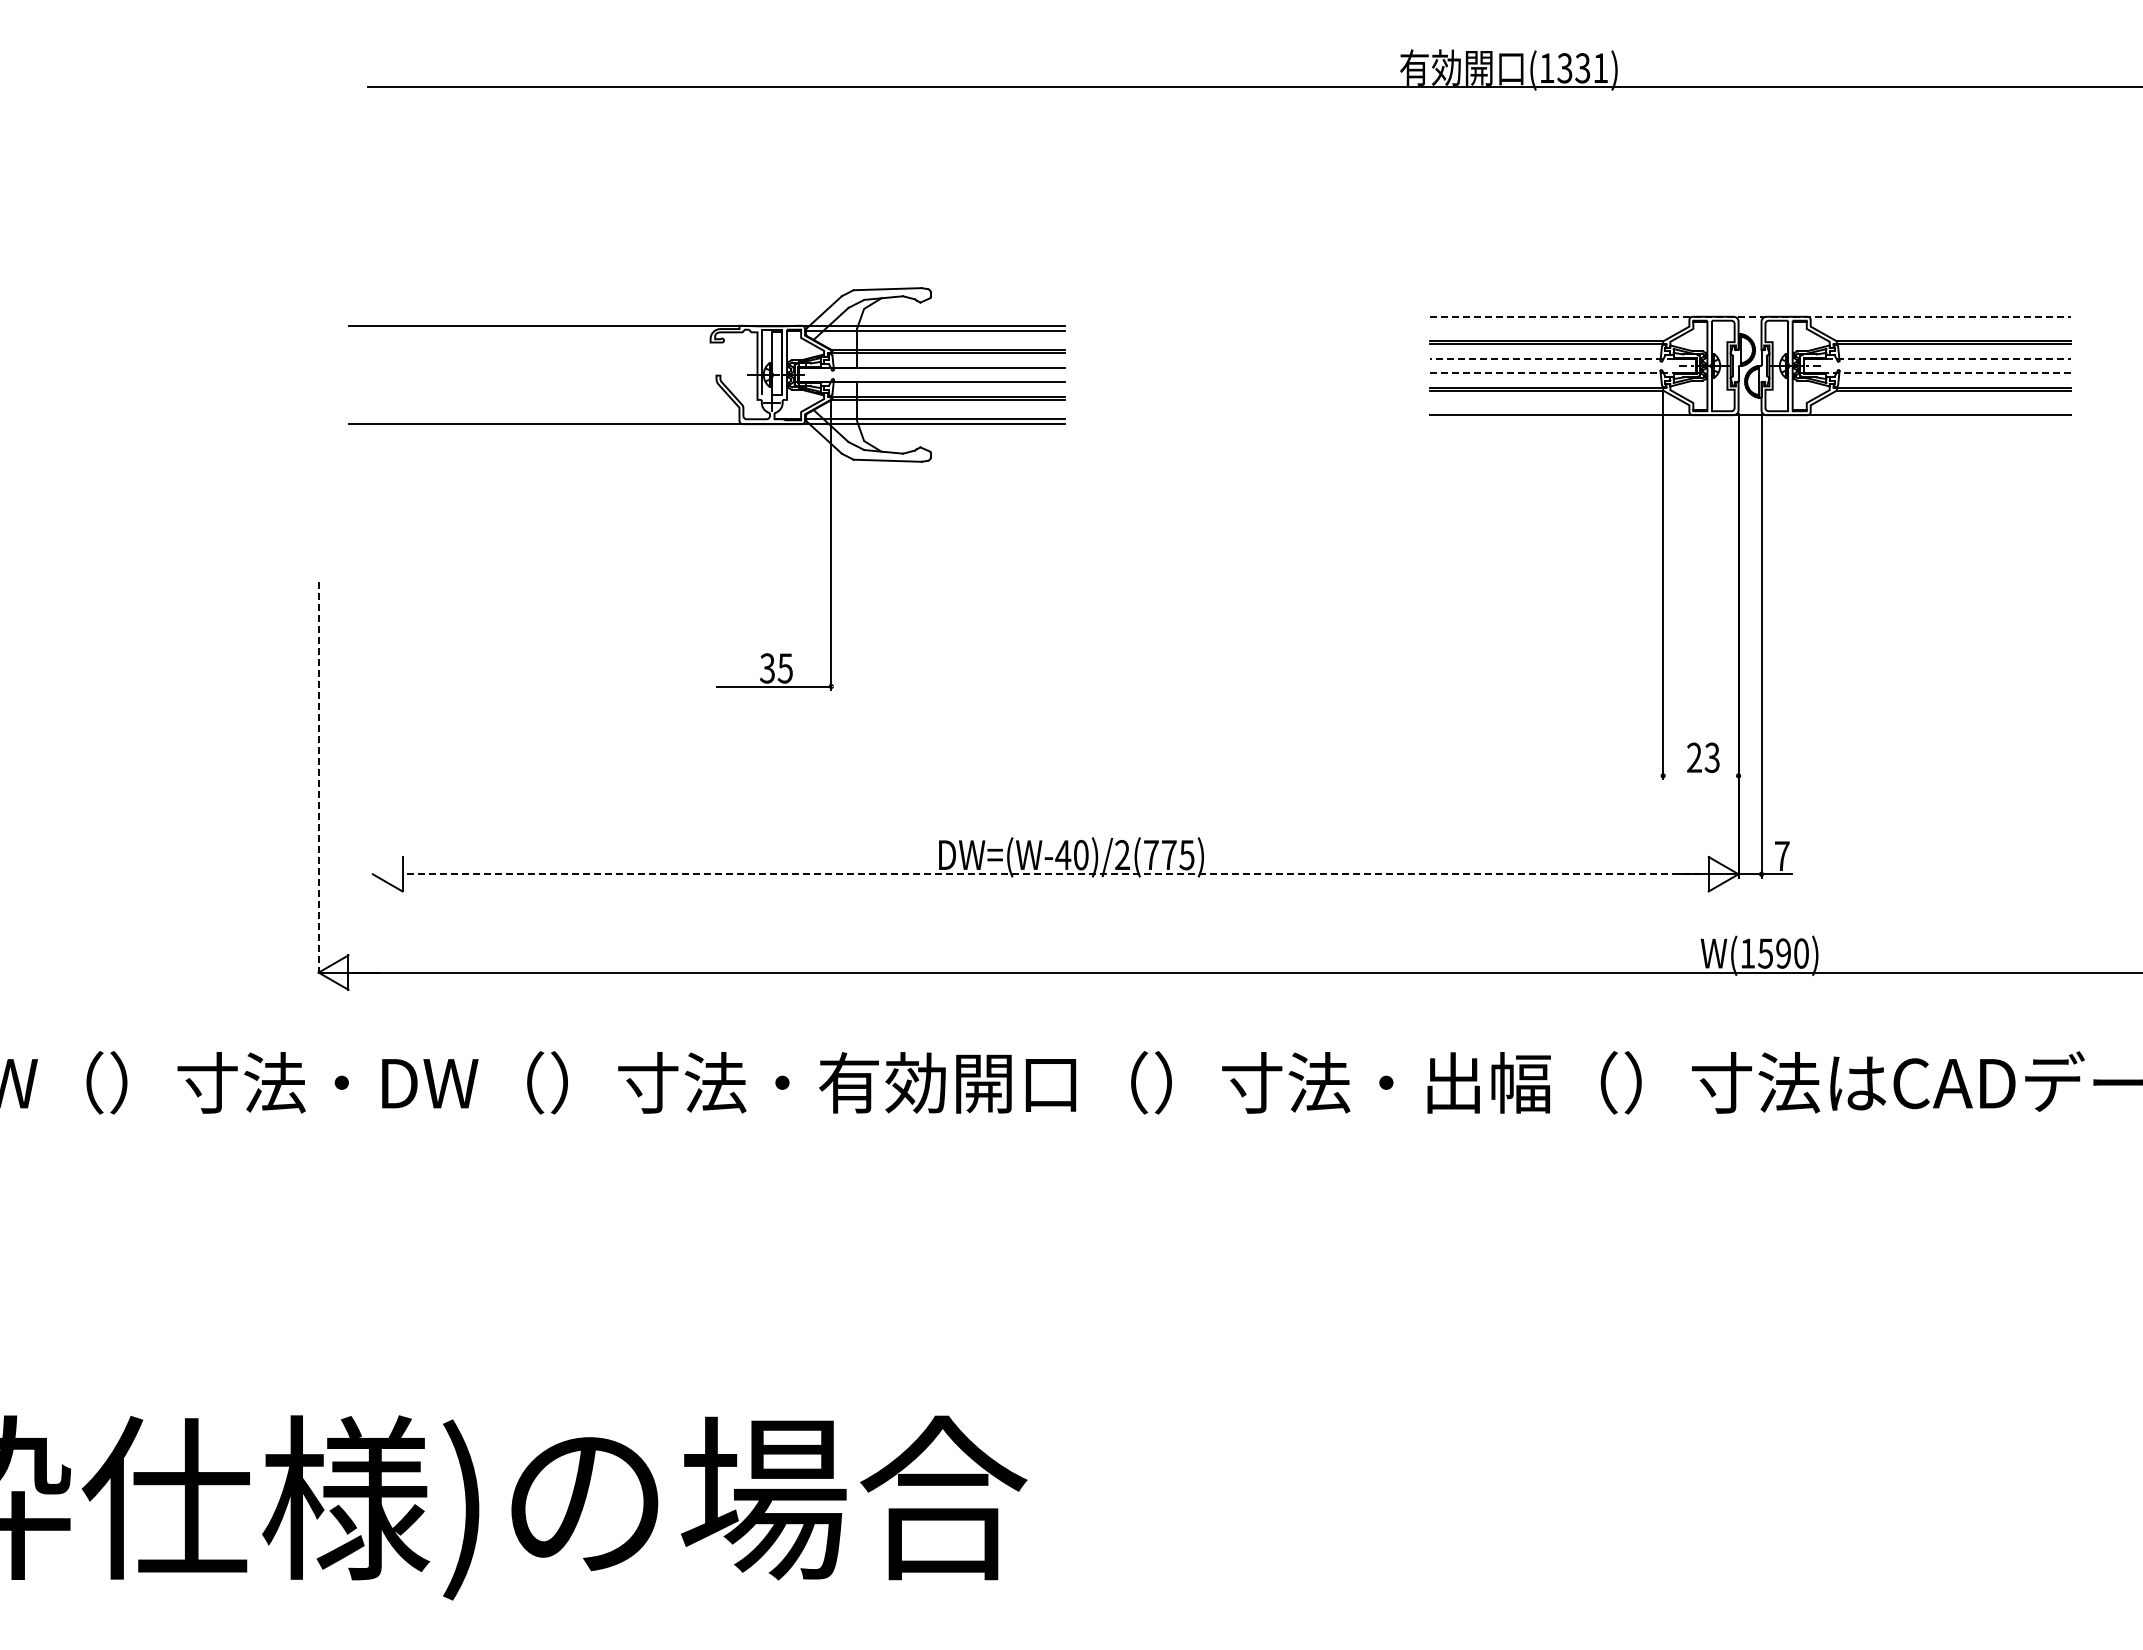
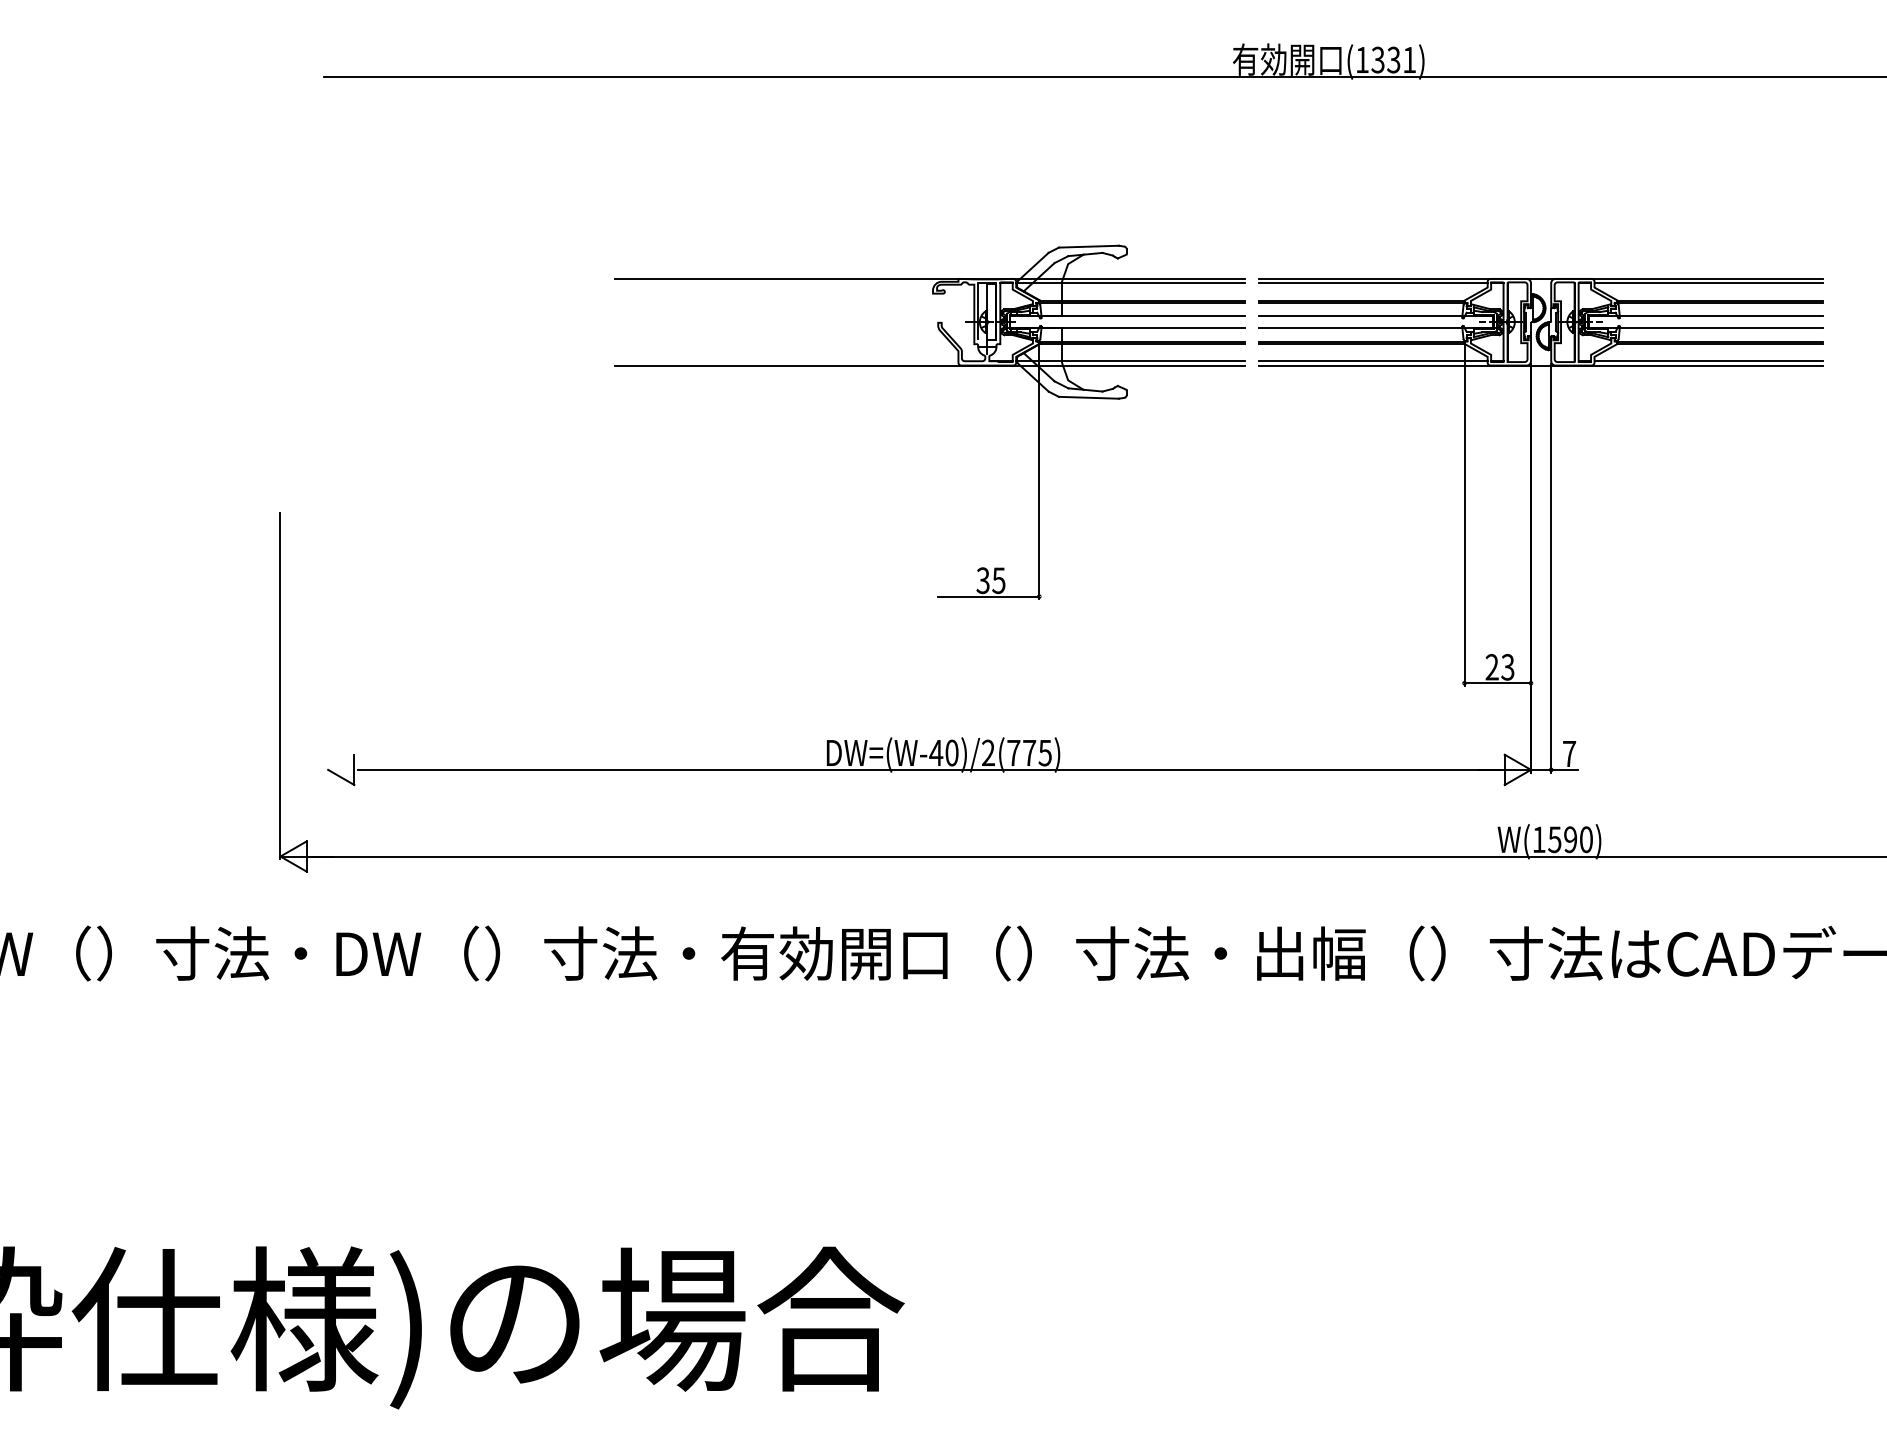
line: (1750, 316) -> (1541, 278), dashed -> solid
line: (1559, 321) -> (1373, 283), added
line: (1940, 321) -> (1708, 283), added
line: (1562, 359) -> (1375, 316), dashed -> solid
line: (1937, 359) -> (1706, 316), dashed -> solid
line: (1563, 372) -> (1376, 327), dashed -> solid
line: (1936, 372) -> (1705, 327), dashed -> solid
line: (1559, 410) -> (1373, 361), added
line: (1940, 410) -> (1708, 361), added
part: (706, 424) -> (929, 365), moved
line: (1700, 775) -> (1497, 682), added
line: (318, 779) -> (280, 686), dashed -> solid
line: (1056, 874) -> (930, 770), dashed -> solid

